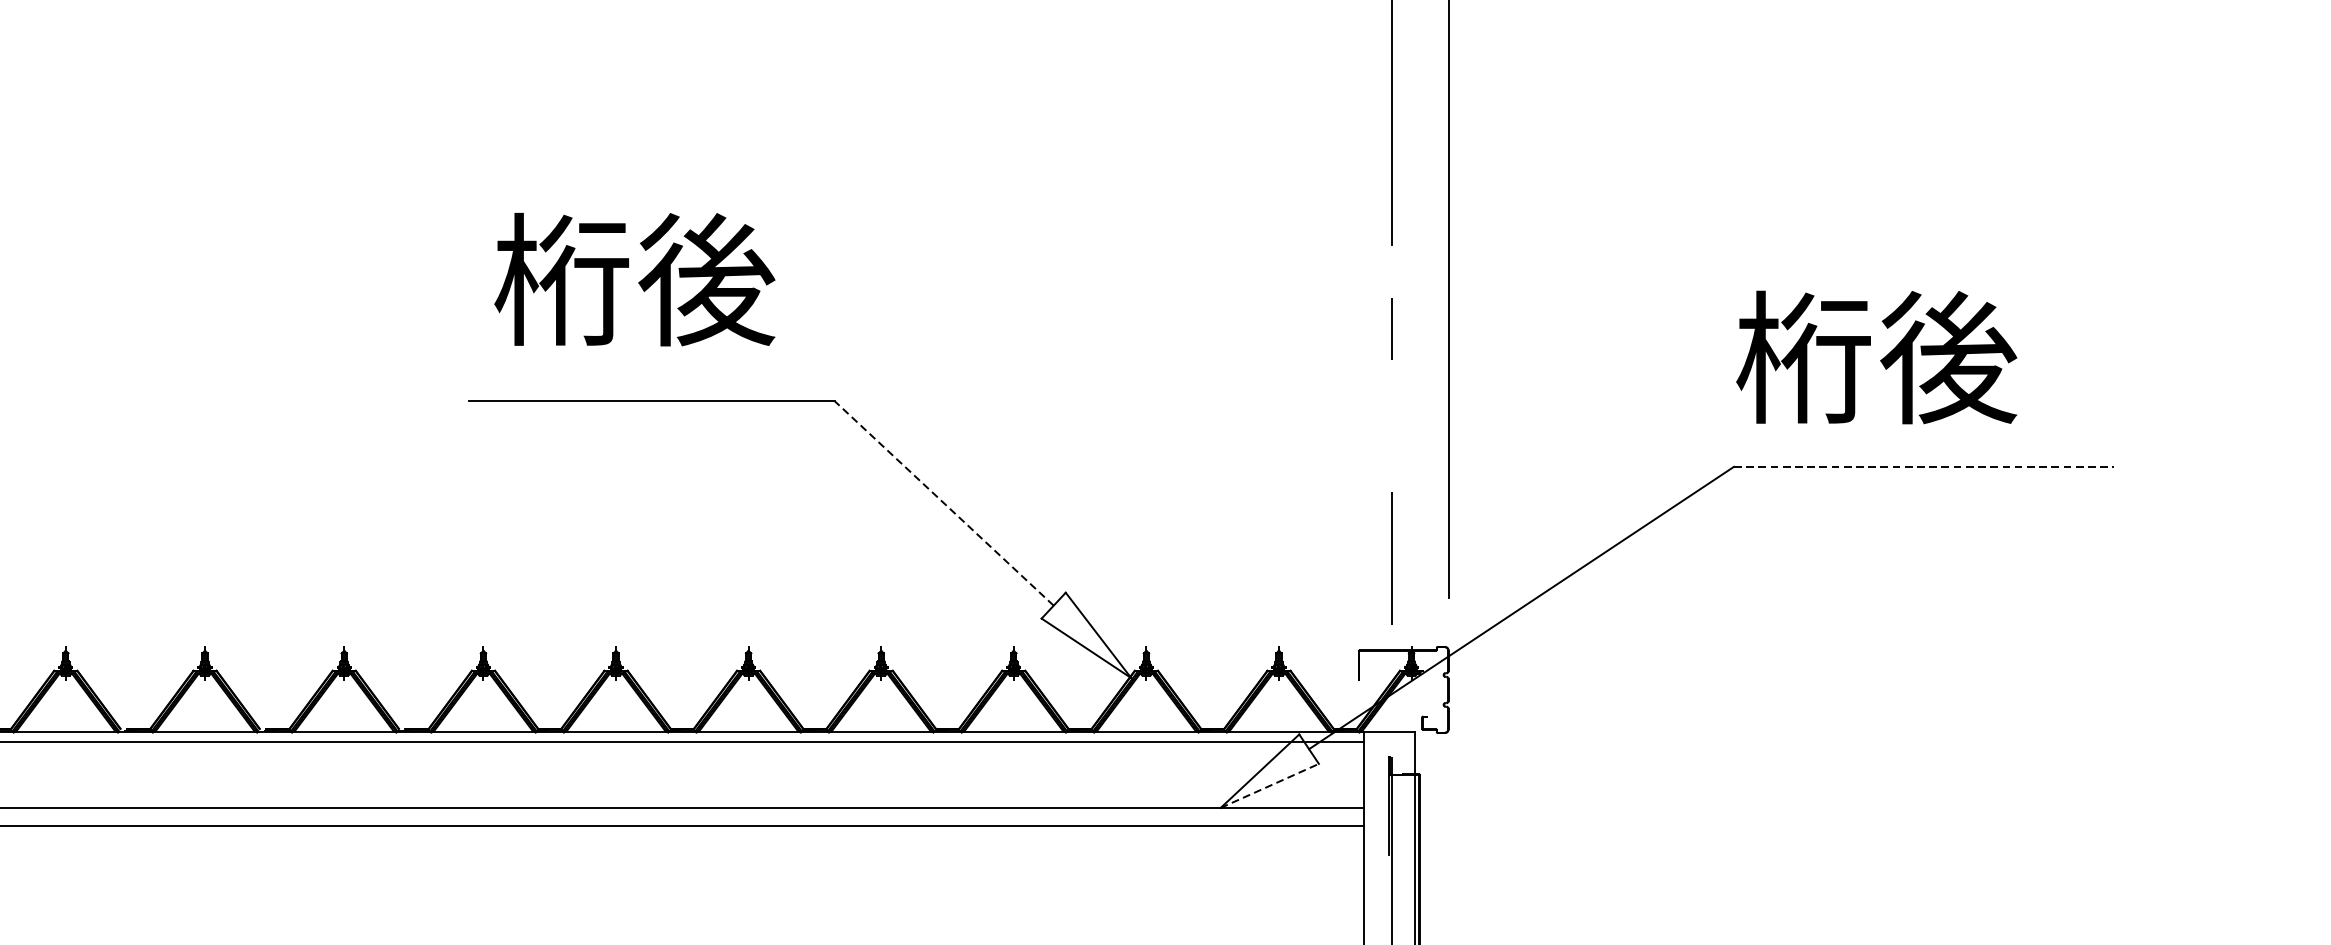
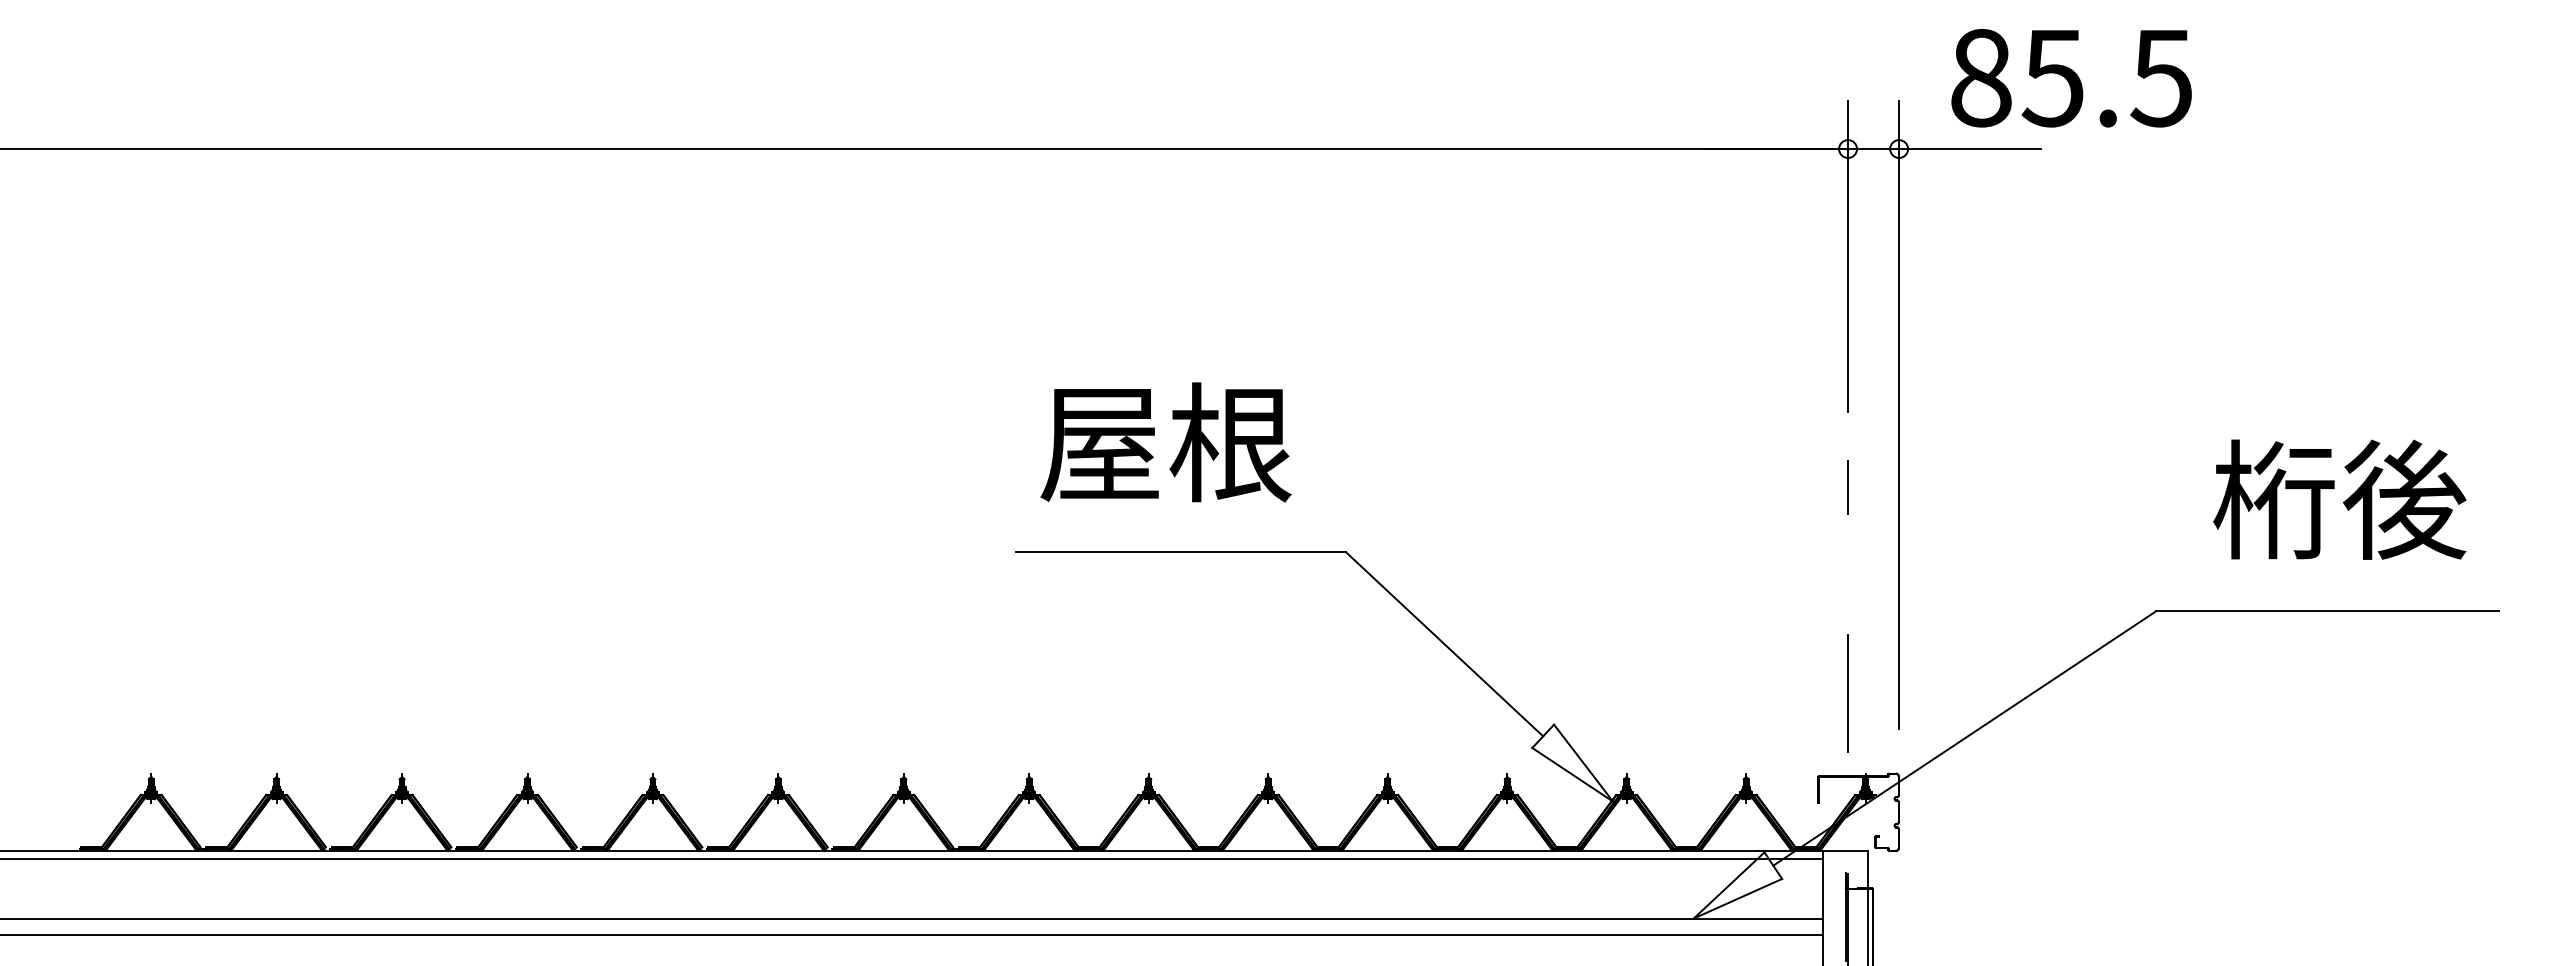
text: (634, 279) -> (1165, 442), 桁後 -> 屋根
text: (1876, 357) -> (2339, 499), moved
line: (1924, 467) -> (2327, 611), dashed -> solid
line: (944, 503) -> (1444, 644), dashed -> solid
line: (1270, 785) -> (1738, 898), dashed -> solid

